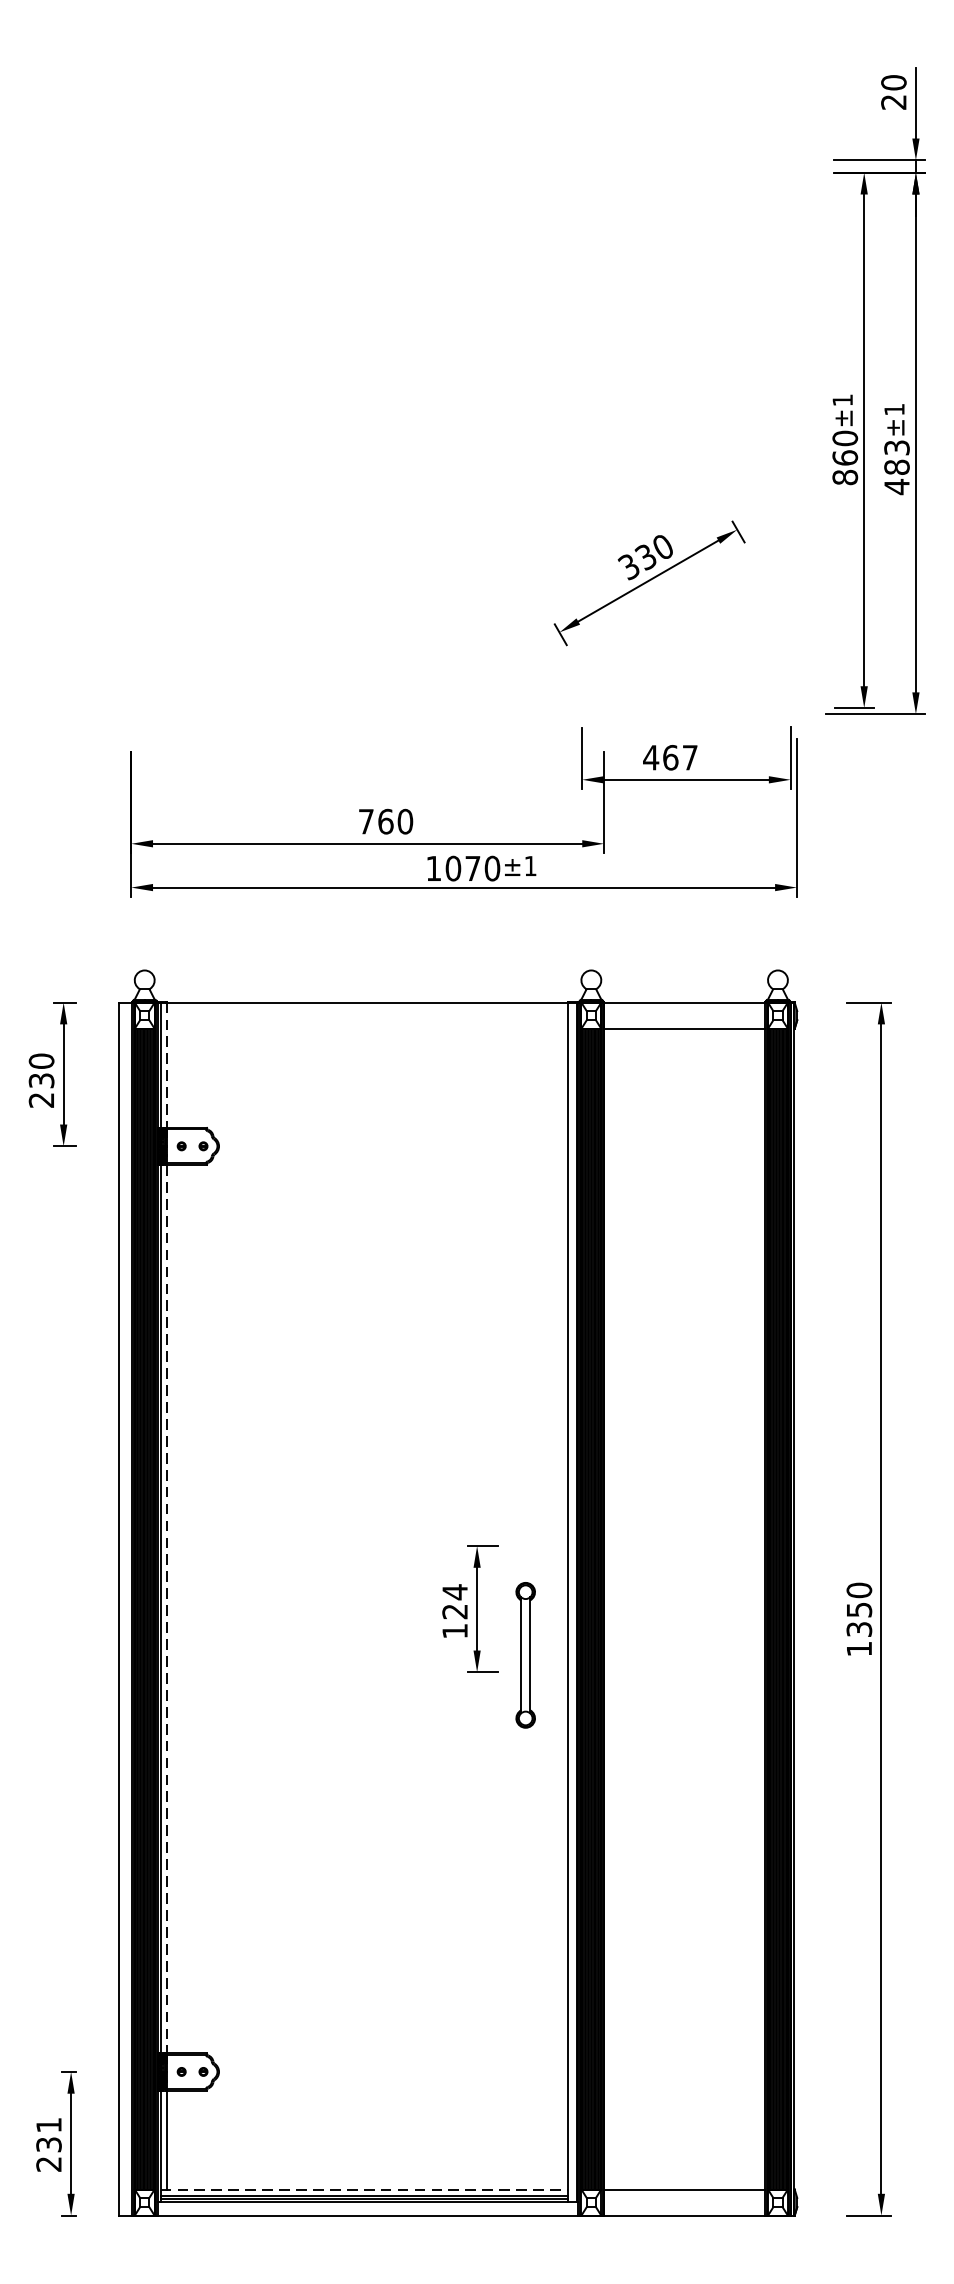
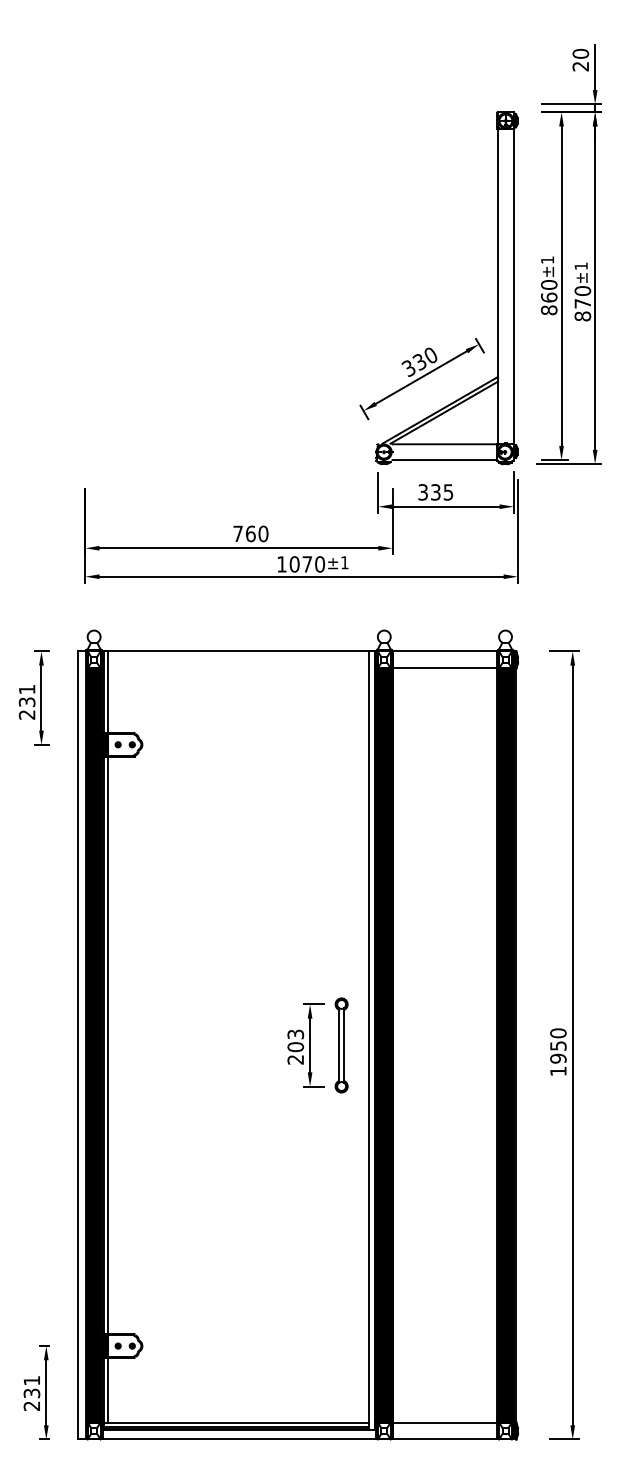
part: (765, 443) -> (497, 288), added
text: (896, 467) -> (582, 303), 483 -> 870
text: (670, 757) -> (435, 492), 467 -> 335
text: (40, 1061) -> (26, 689), 230 -> 231
line: (166, 1065) -> (108, 692), dashed -> solid
line: (166, 1609) -> (108, 1045), dashed -> solid
text: (454, 1610) -> (295, 1046), 124 -> 203
text: (859, 1629) -> (558, 1058), 1350 -> 1950
part: (525, 1655) -> (341, 1045), moved
line: (365, 2189) -> (237, 1422), dashed -> solid

